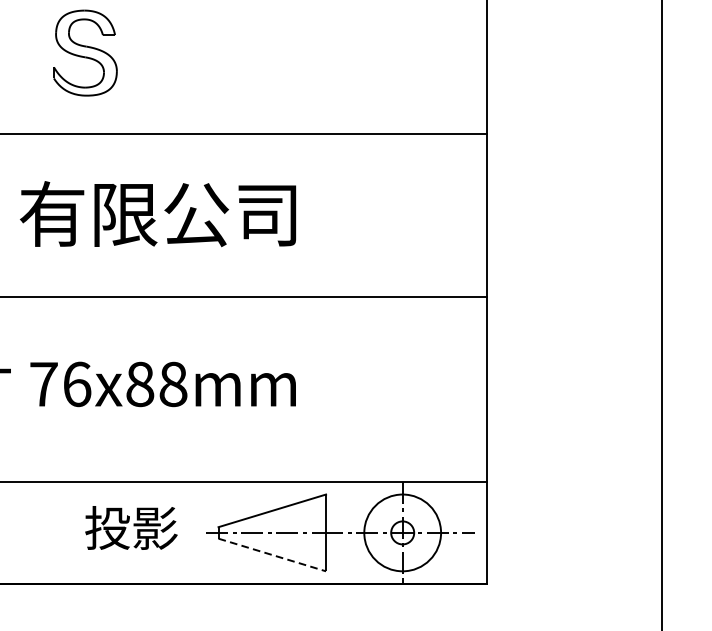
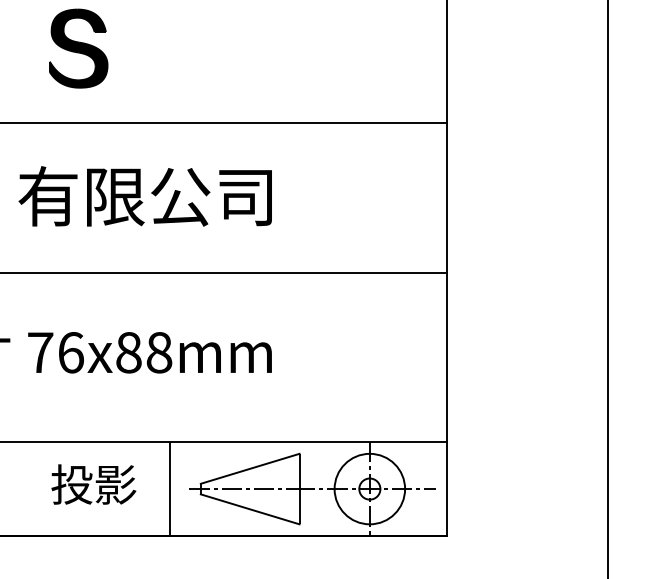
fill: (85, 52) -> (78, 48), added
text: (131, 527) -> (93, 484), moved
line: (184, 533) -> (169, 489), added
line: (272, 555) -> (250, 509), dashed -> solid

